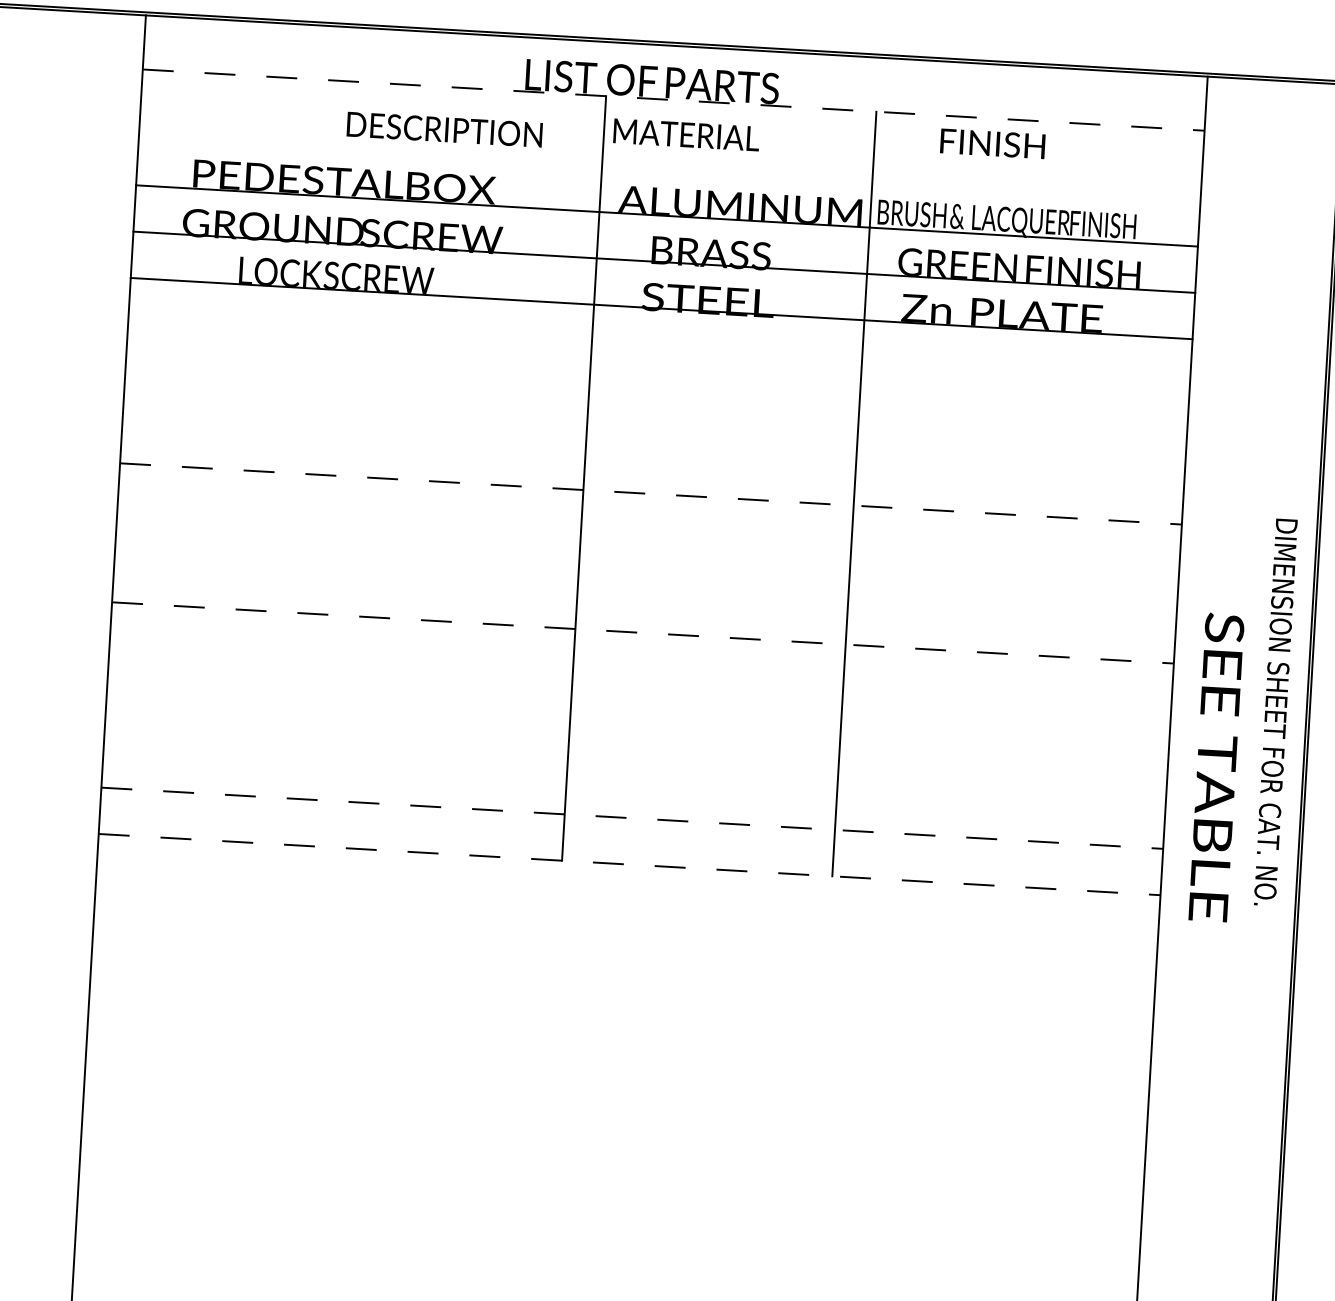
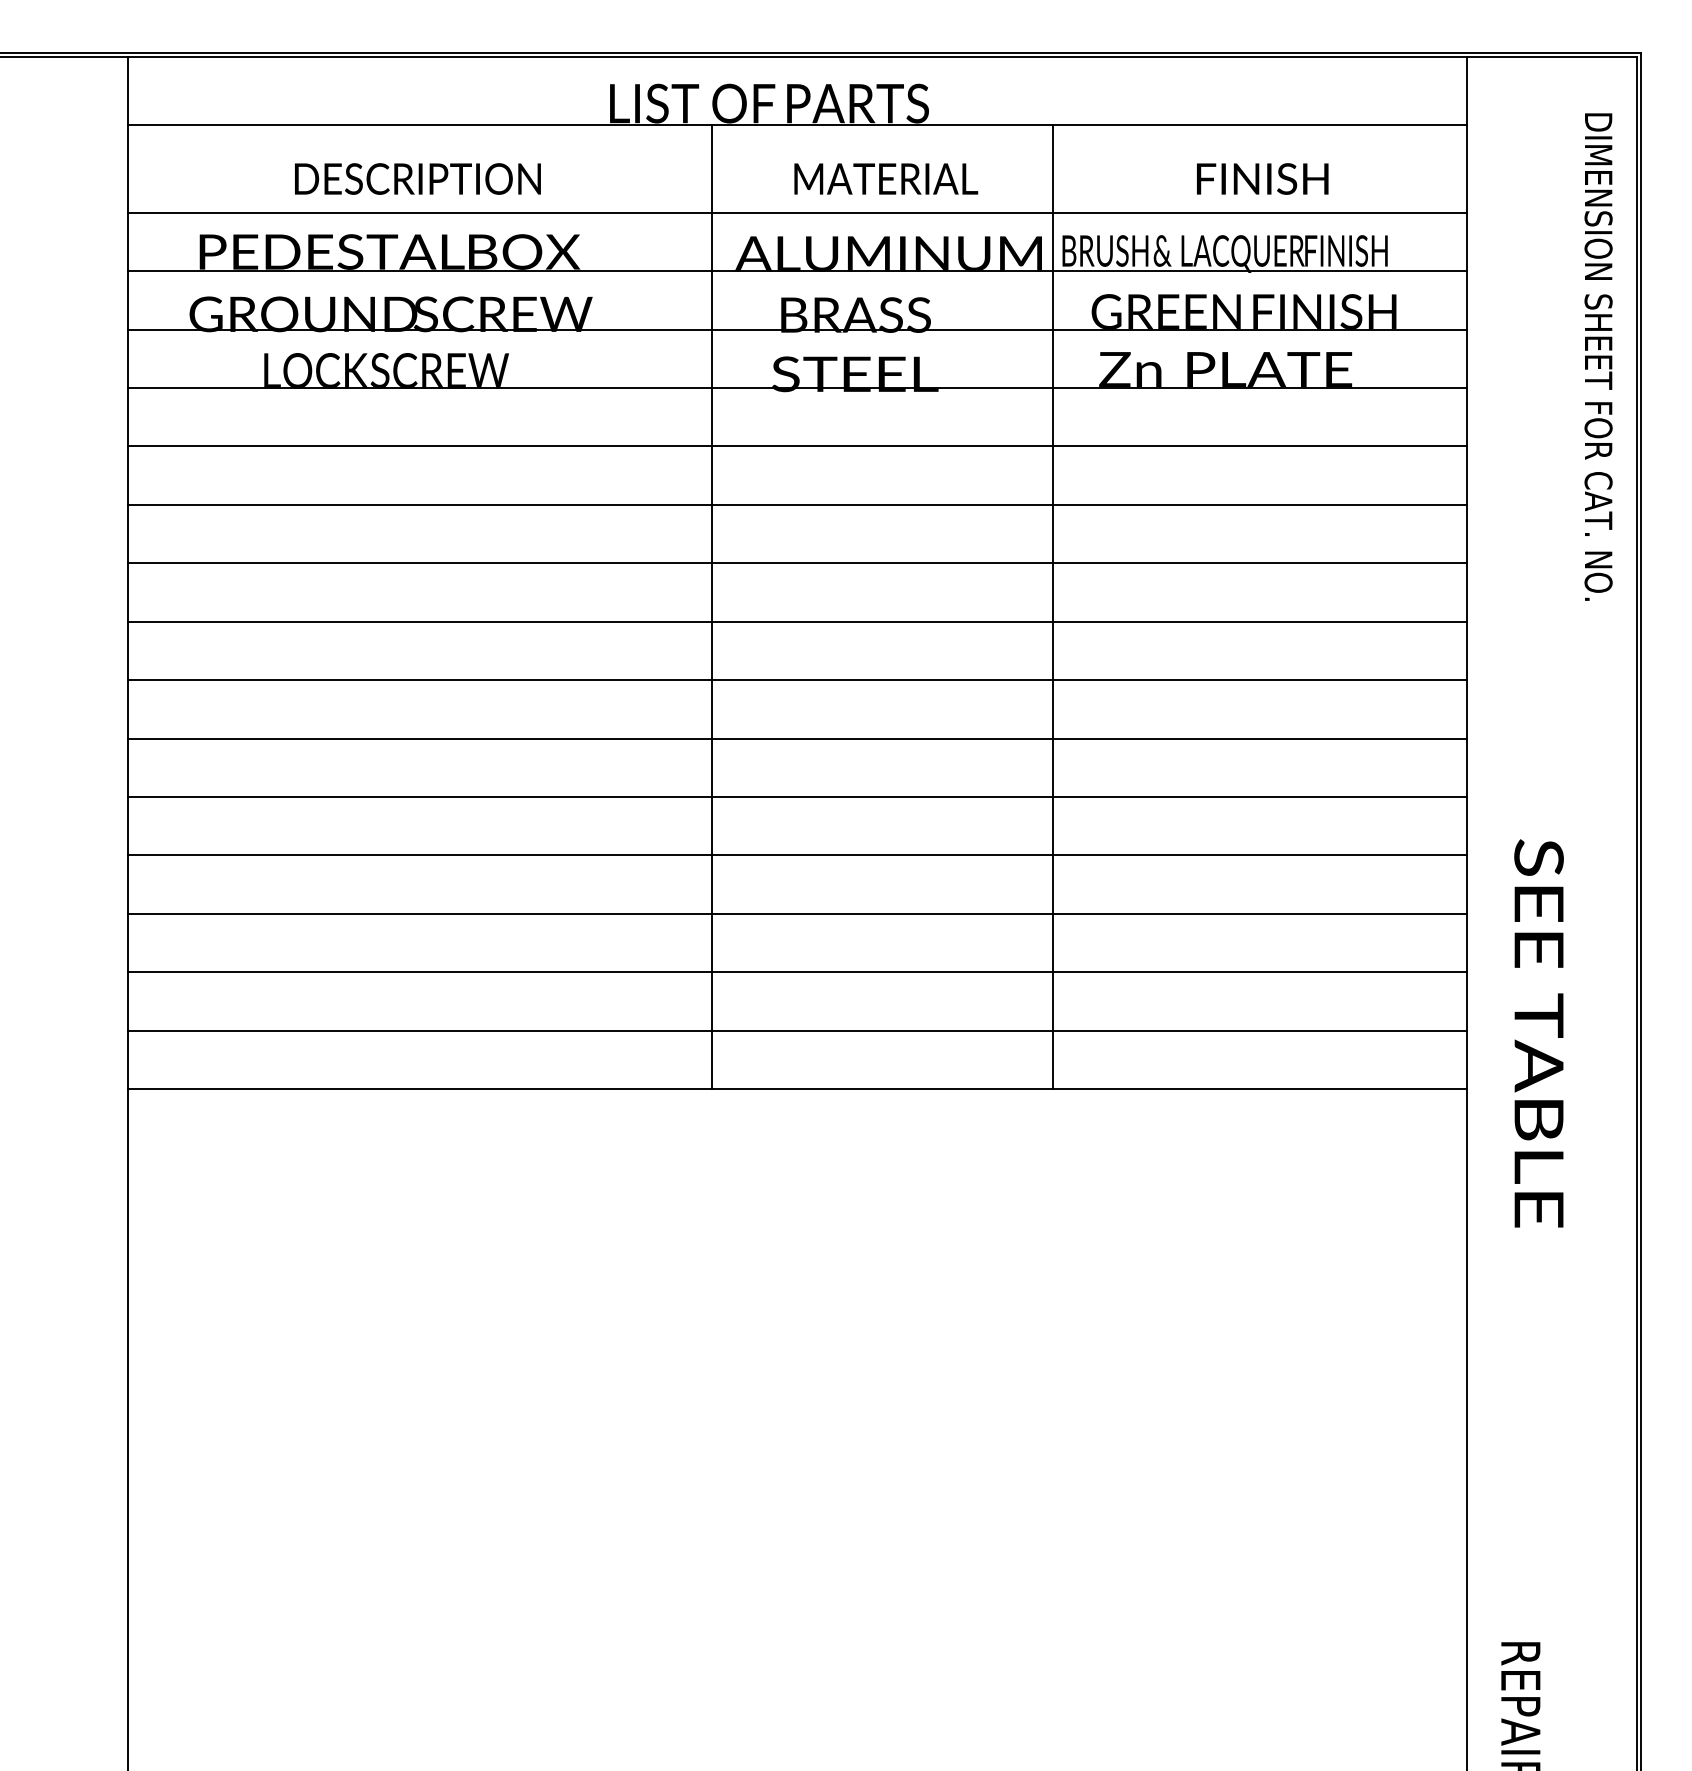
line: (673, 100) -> (797, 125), dashed -> solid
text: (444, 129) -> (417, 178), moved
text: (686, 134) -> (886, 178), moved
text: (992, 143) -> (1262, 178), moved
line: (669, 169) -> (797, 212), added
line: (659, 354) -> (797, 446), added
line: (656, 400) -> (797, 504), added
line: (653, 447) -> (797, 563), added
line: (651, 493) -> (797, 621), dashed -> solid
line: (648, 540) -> (797, 680), added
line: (645, 586) -> (797, 738), added
line: (642, 633) -> (797, 797), dashed -> solid
line: (640, 679) -> (797, 855), added
text: (1275, 711) -> (1598, 356), moved
line: (637, 725) -> (797, 913), added
text: (1216, 767) -> (1538, 1033), moved
line: (634, 772) -> (797, 972), added
line: (632, 818) -> (797, 1030), dashed -> solid
line: (629, 864) -> (797, 1089), dashed -> solid

